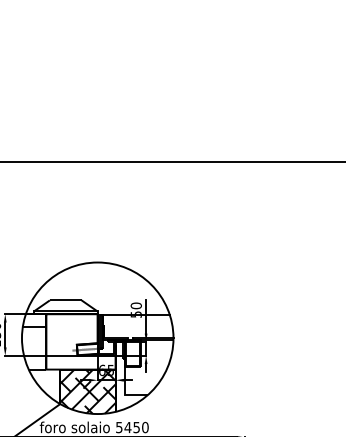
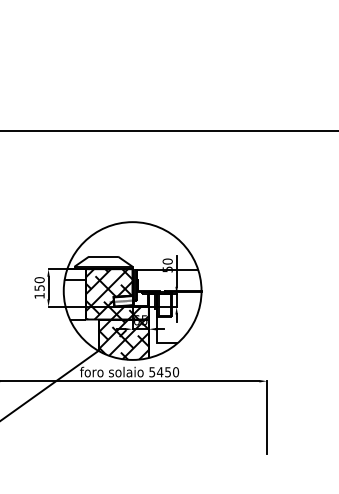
hatch: (79, 342) -> (116, 294), added

